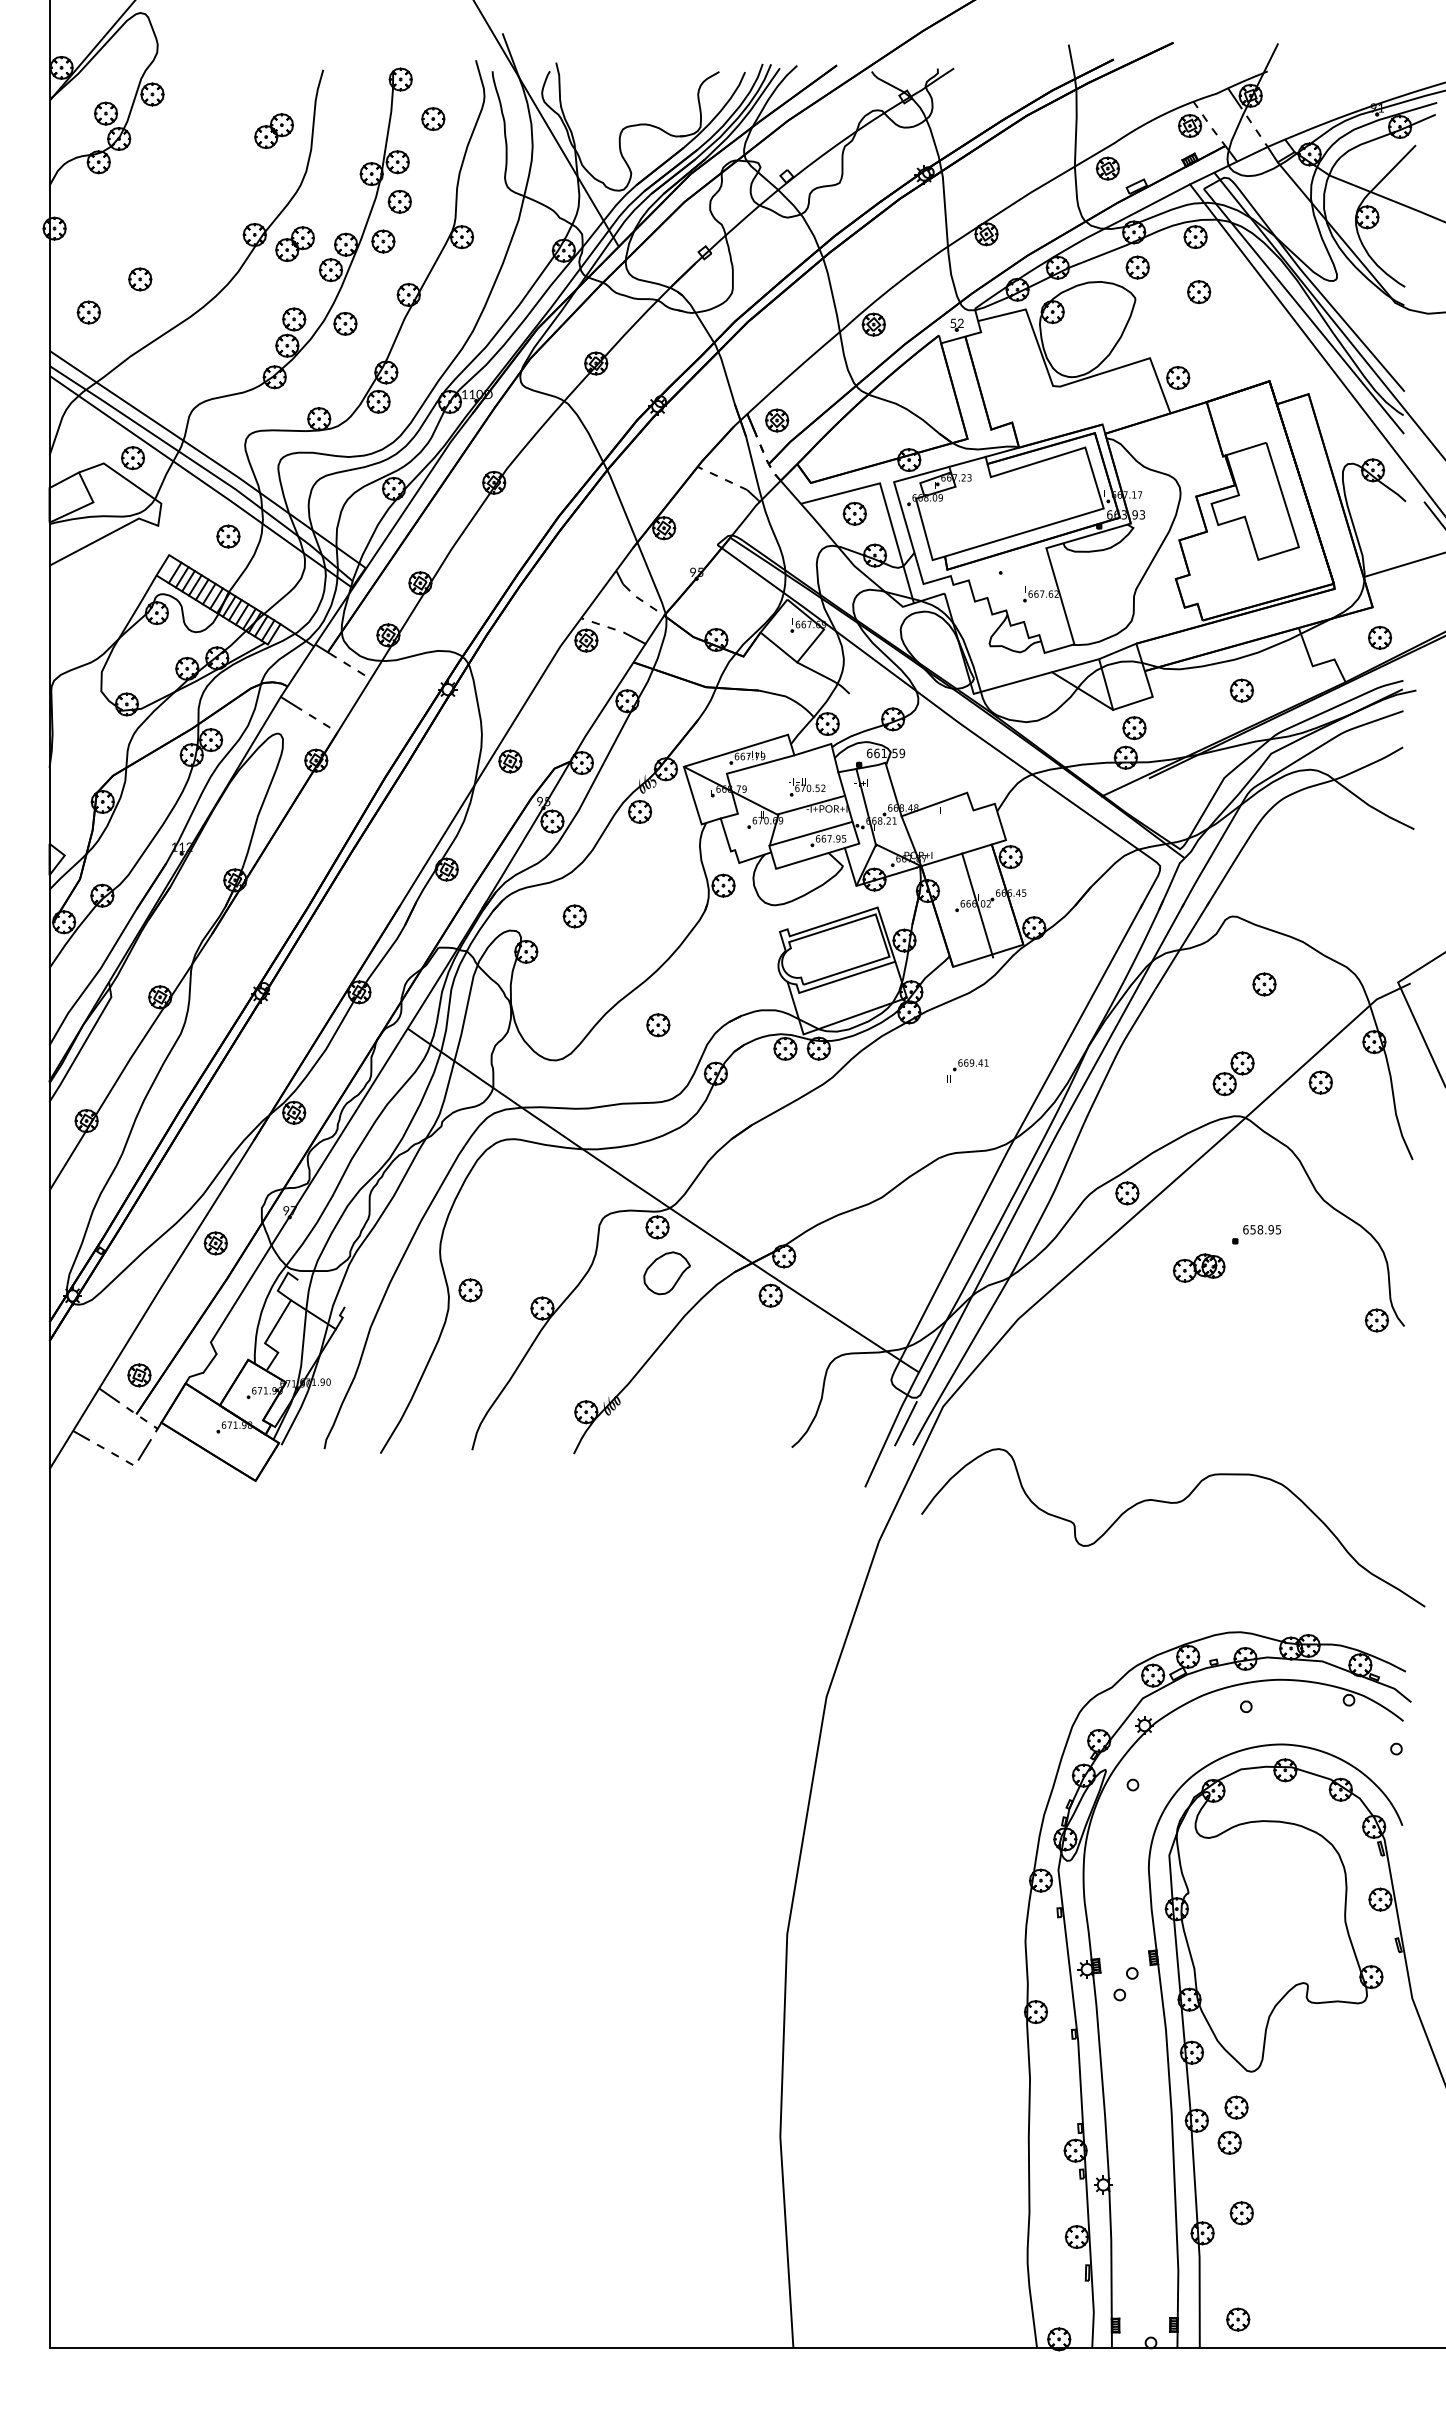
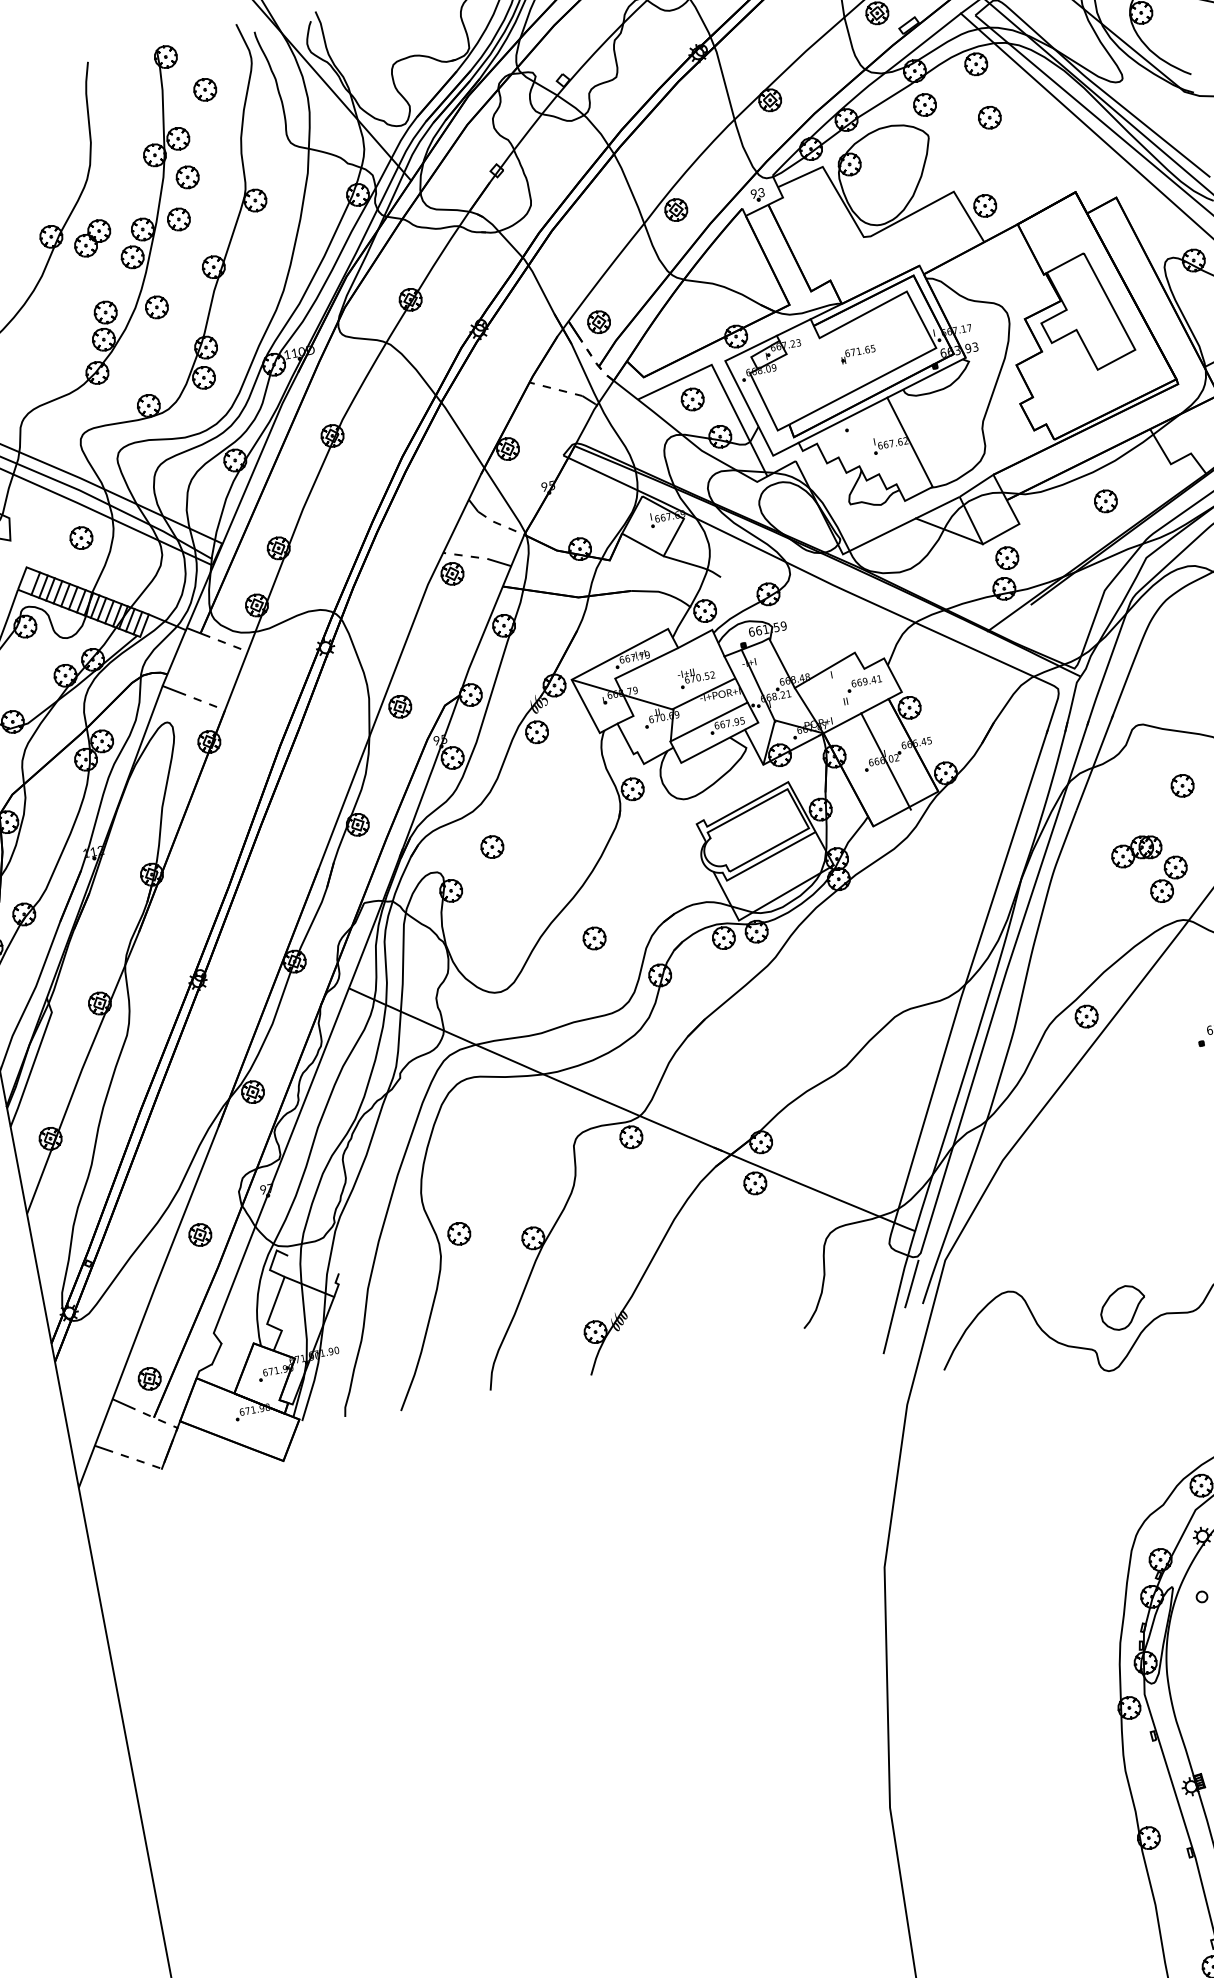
part: (273, 130) -> (50, 130), removed
text: (956, 322) -> (757, 192), 52 -> 93
part: (1025, 499) -> (857, 353), added
line: (998, 562) -> (842, 420), added
part: (967, 1070) -> (862, 689), moved
part: (1198, 1267) -> (1135, 850), moved
part: (666, 1273) -> (1122, 1308), moved
line: (145, 1447) -> (169, 1448), added

